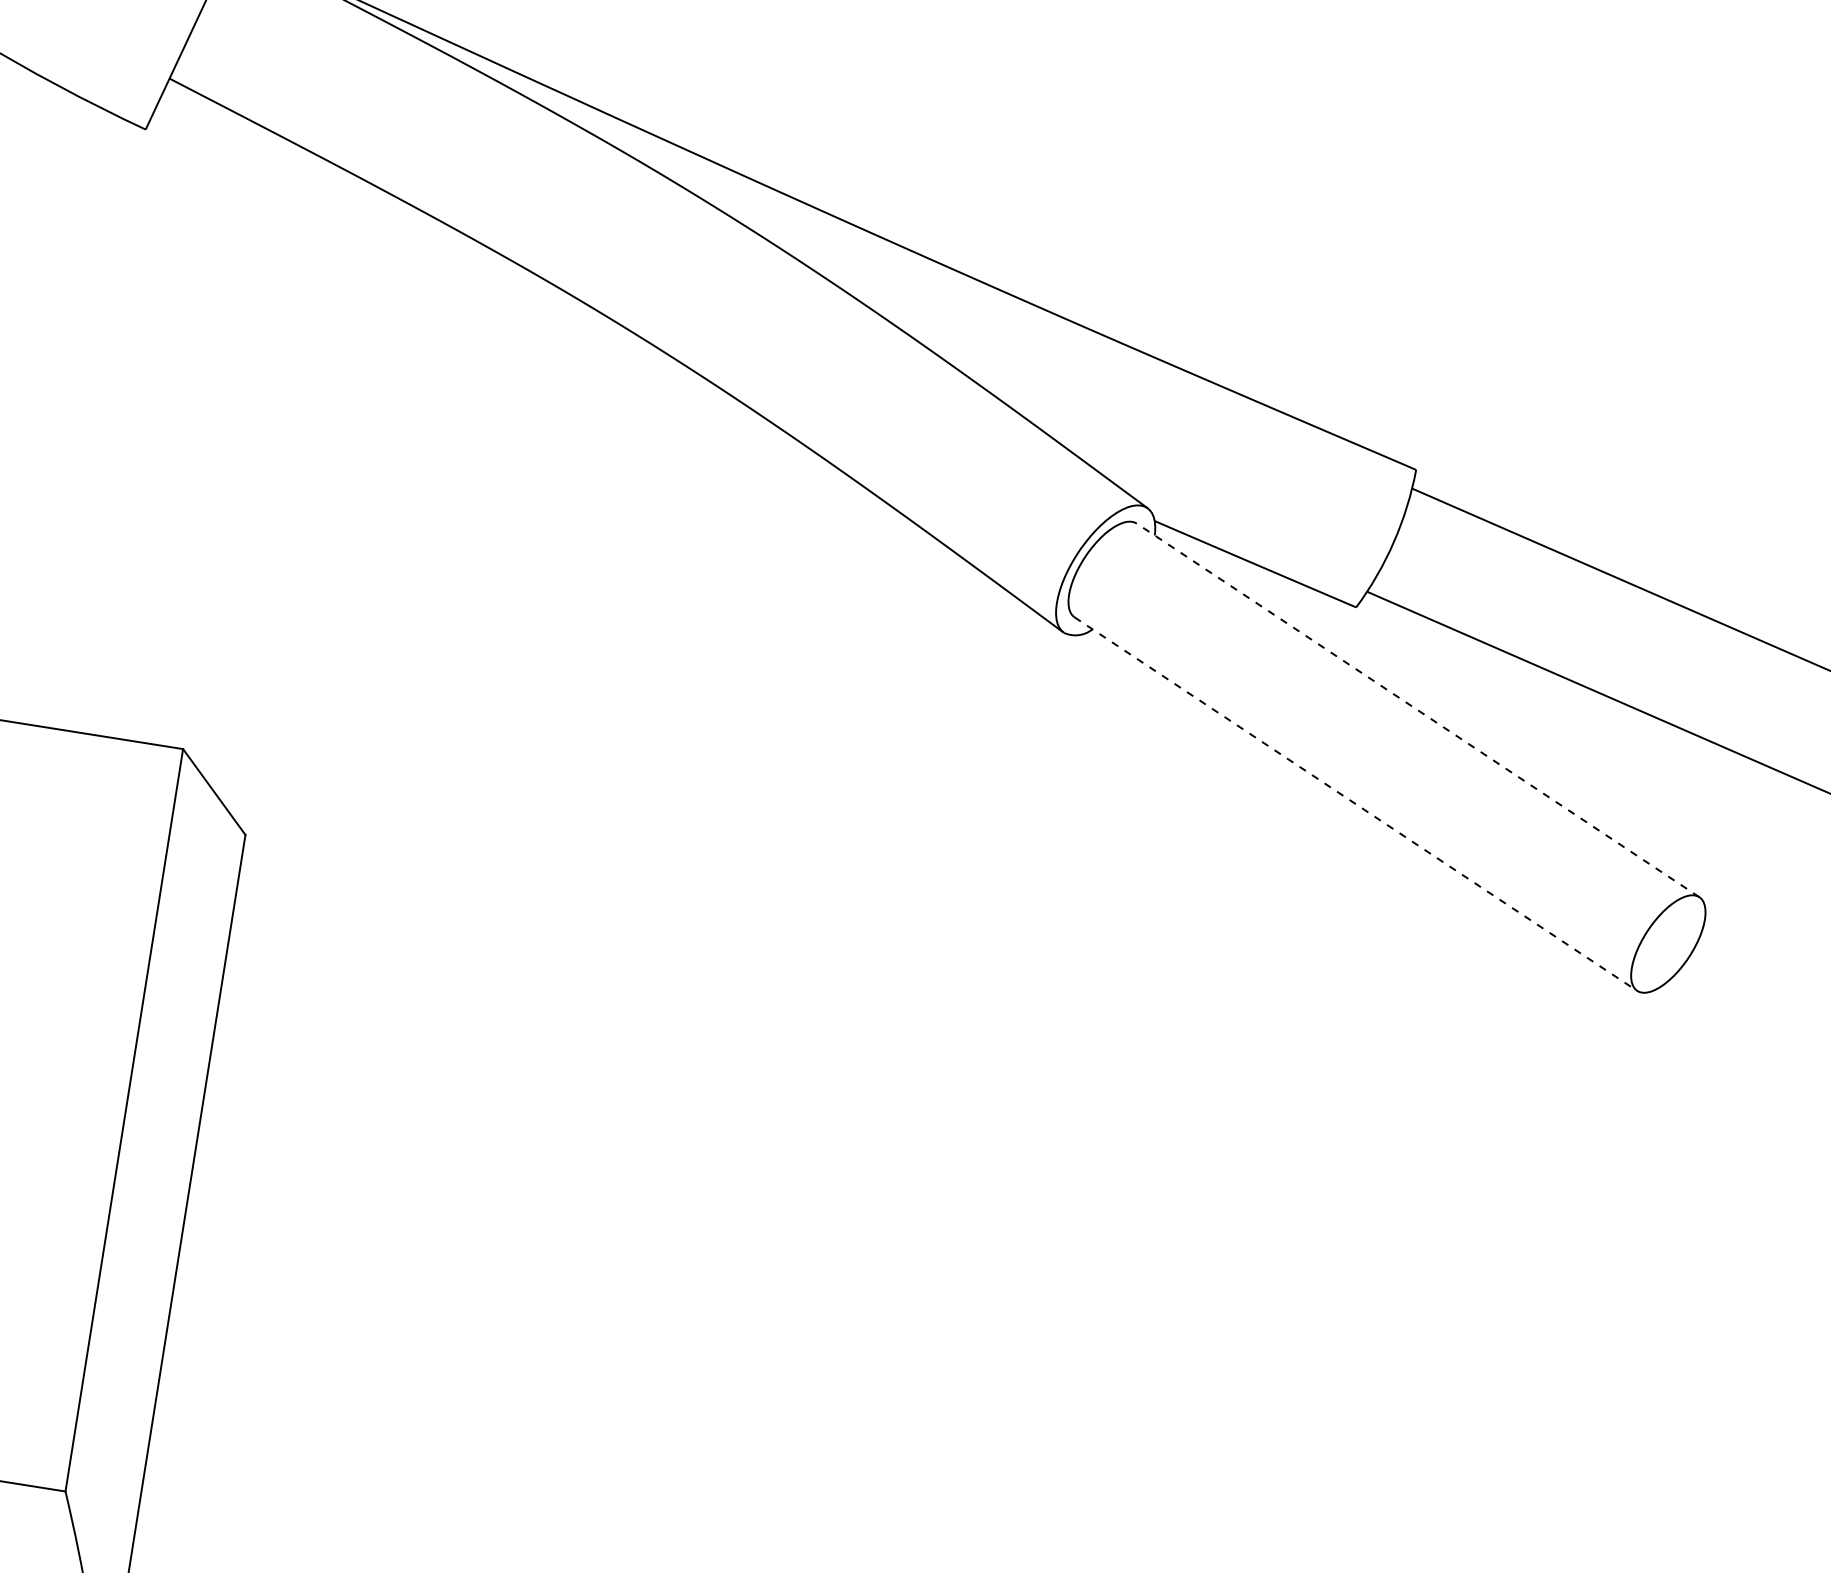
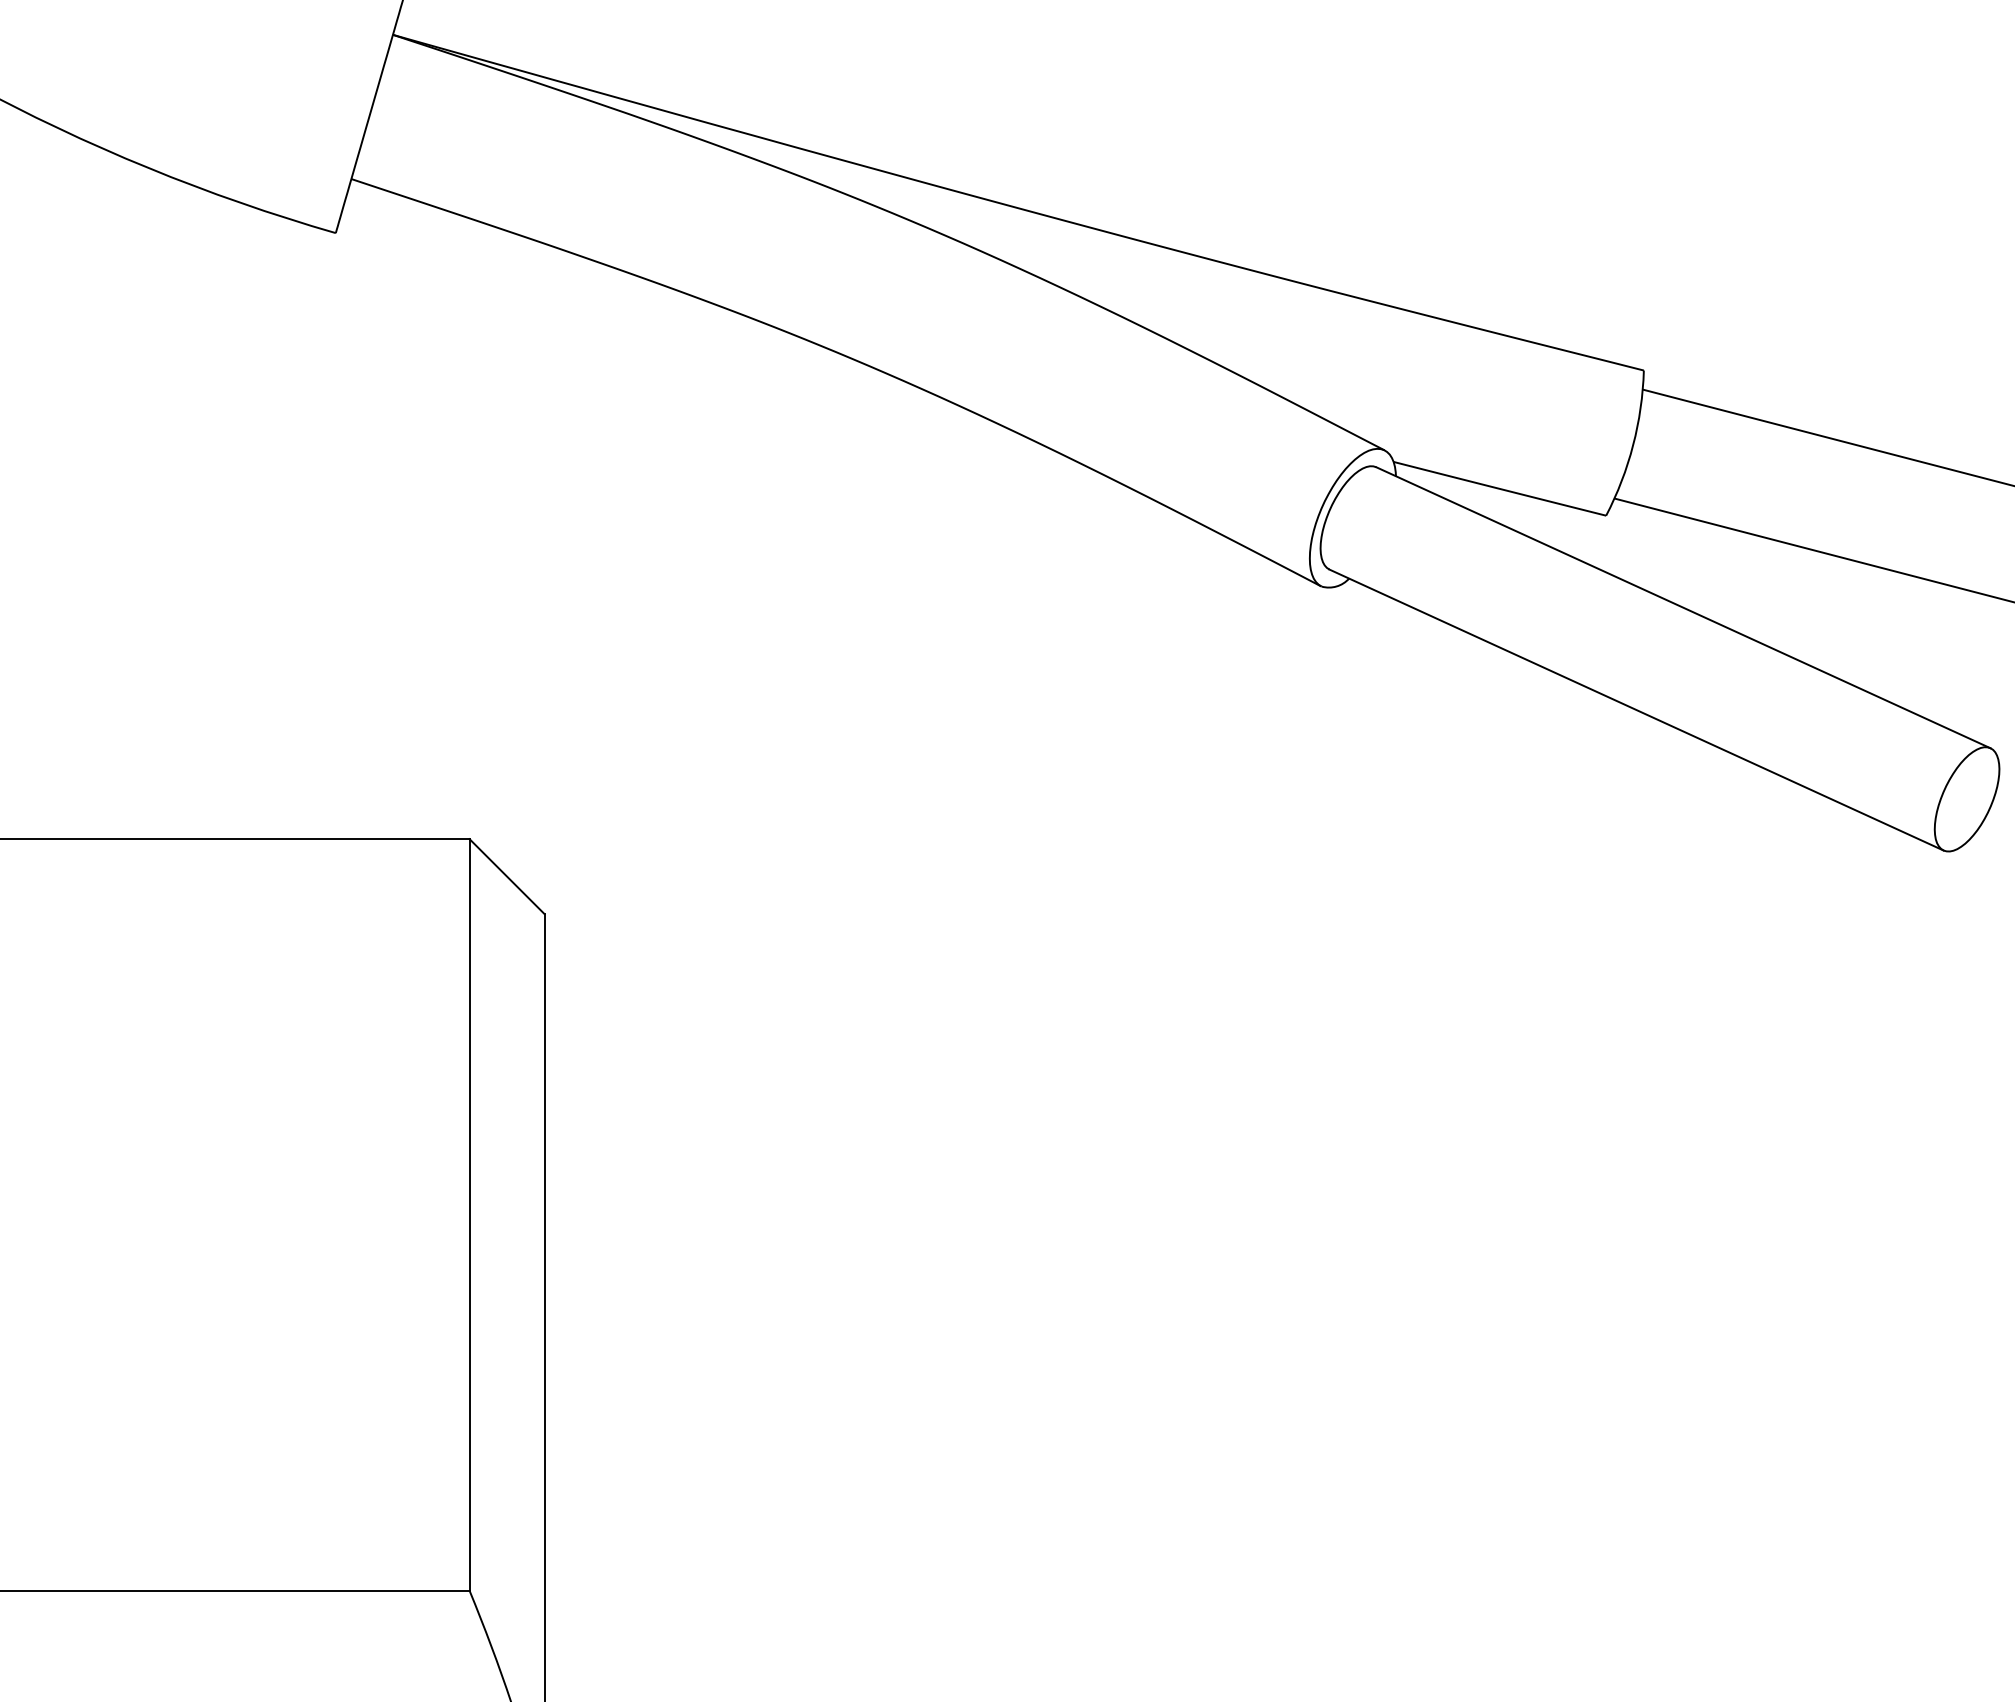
line: (1418, 710) -> (1683, 607), dashed -> solid
line: (1355, 804) -> (1636, 710), dashed -> solid

